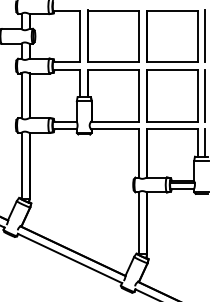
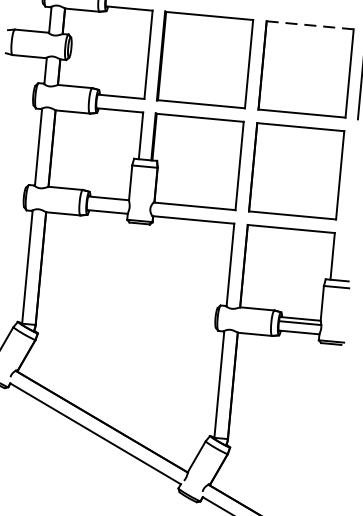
line: (172, 10) -> (310, 25), solid -> dashed
line: (204, 95) -> (351, 175), removed
line: (204, 142) -> (344, 256), removed

